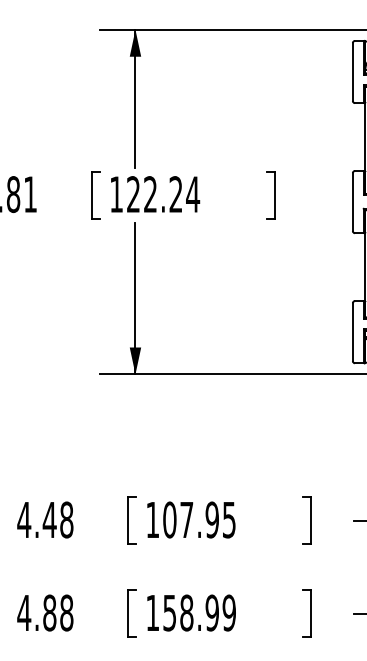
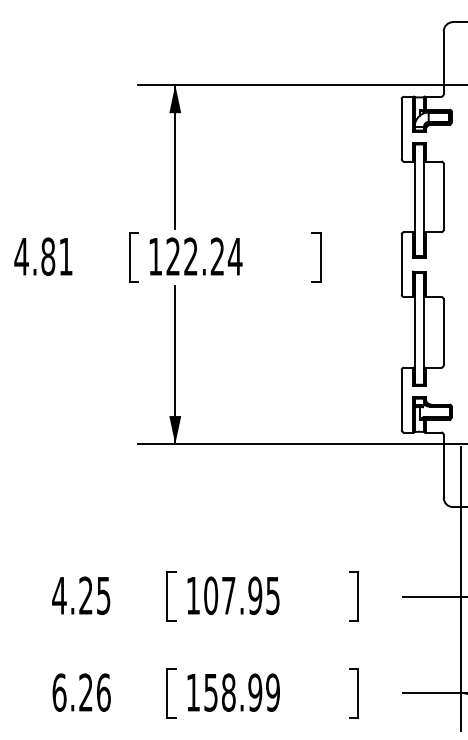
text: (57, 519) -> (94, 595), 4.48 -> 4.25
text: (45, 612) -> (81, 692), 4.88 -> 6.26

